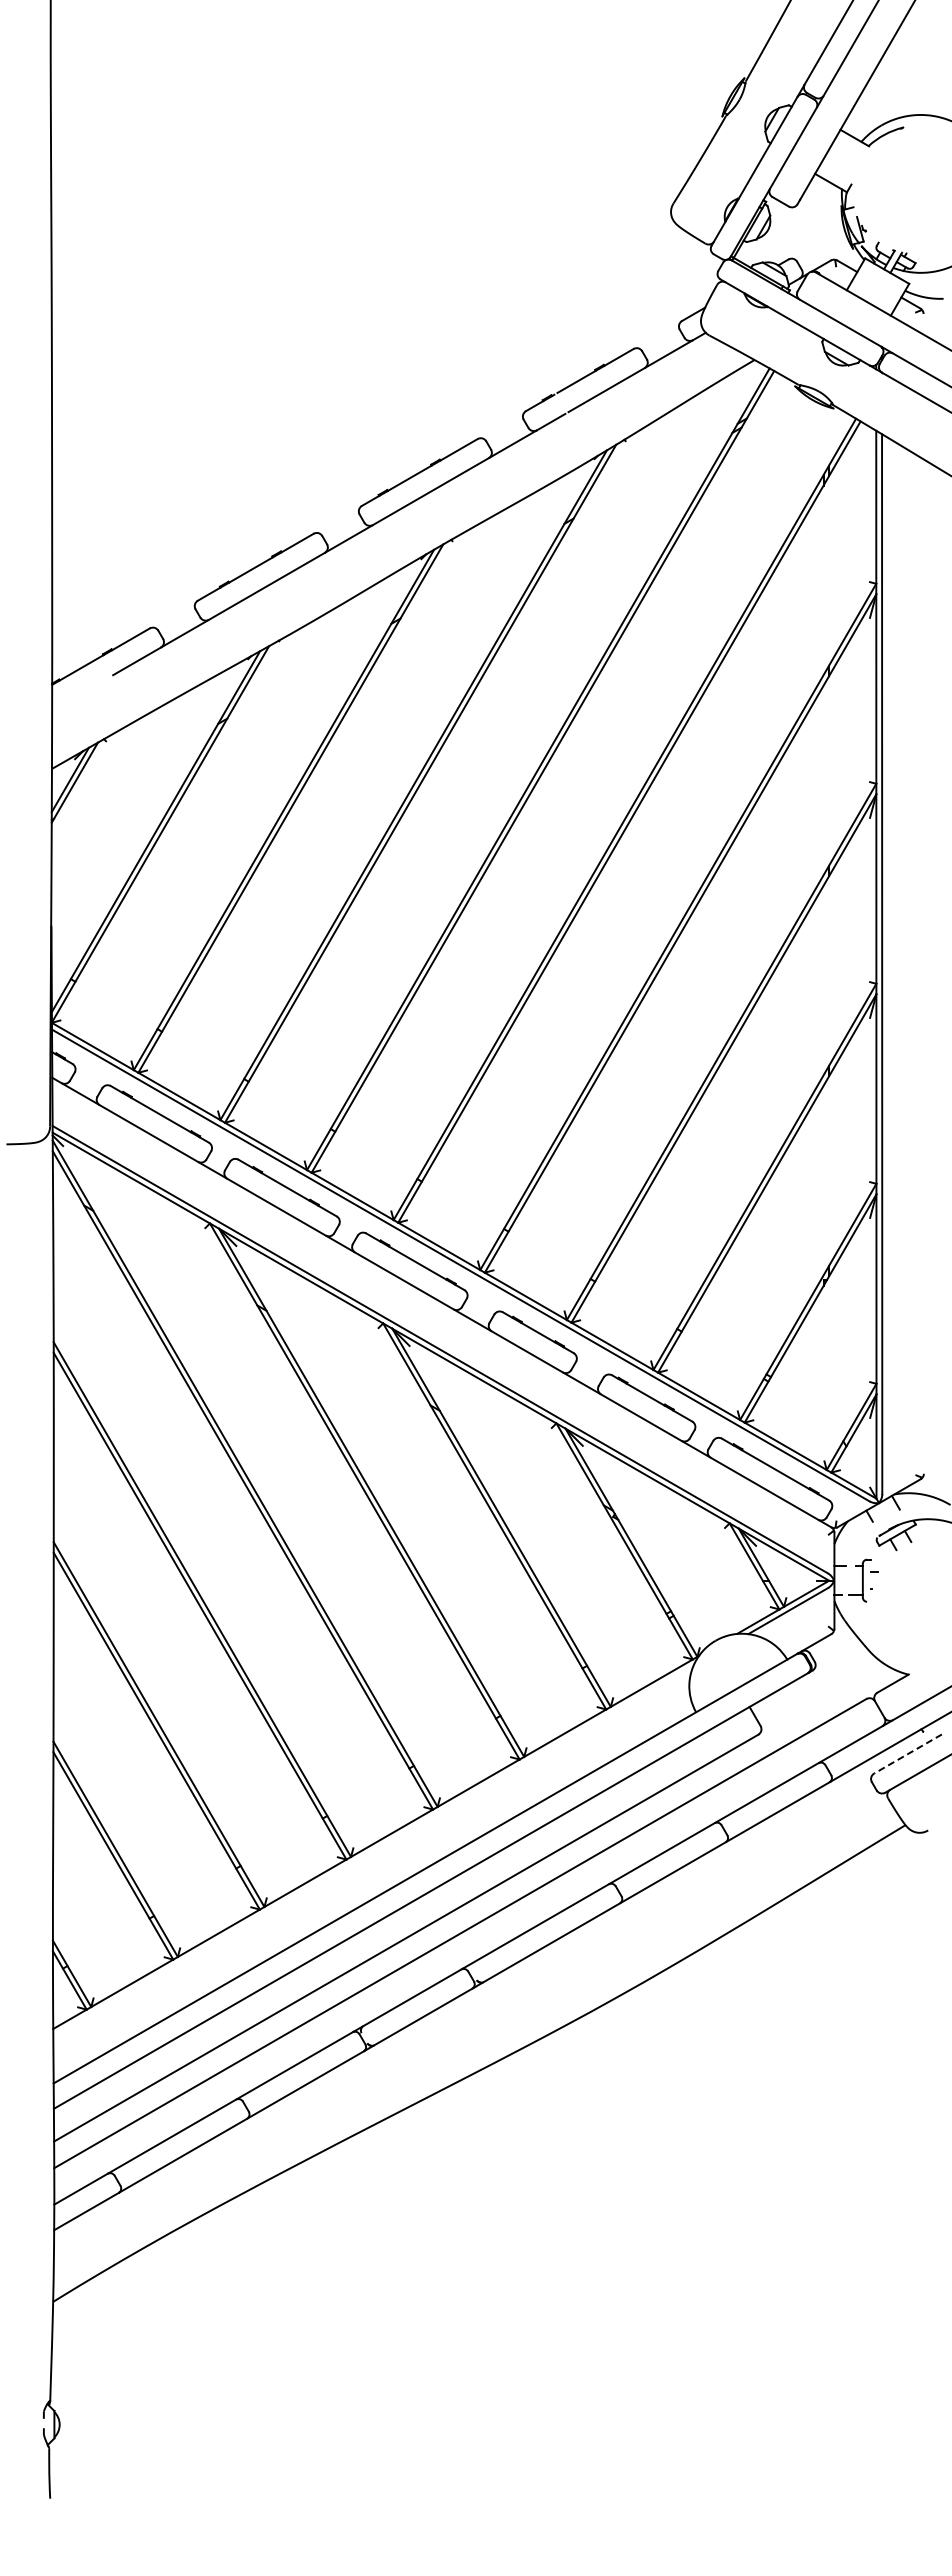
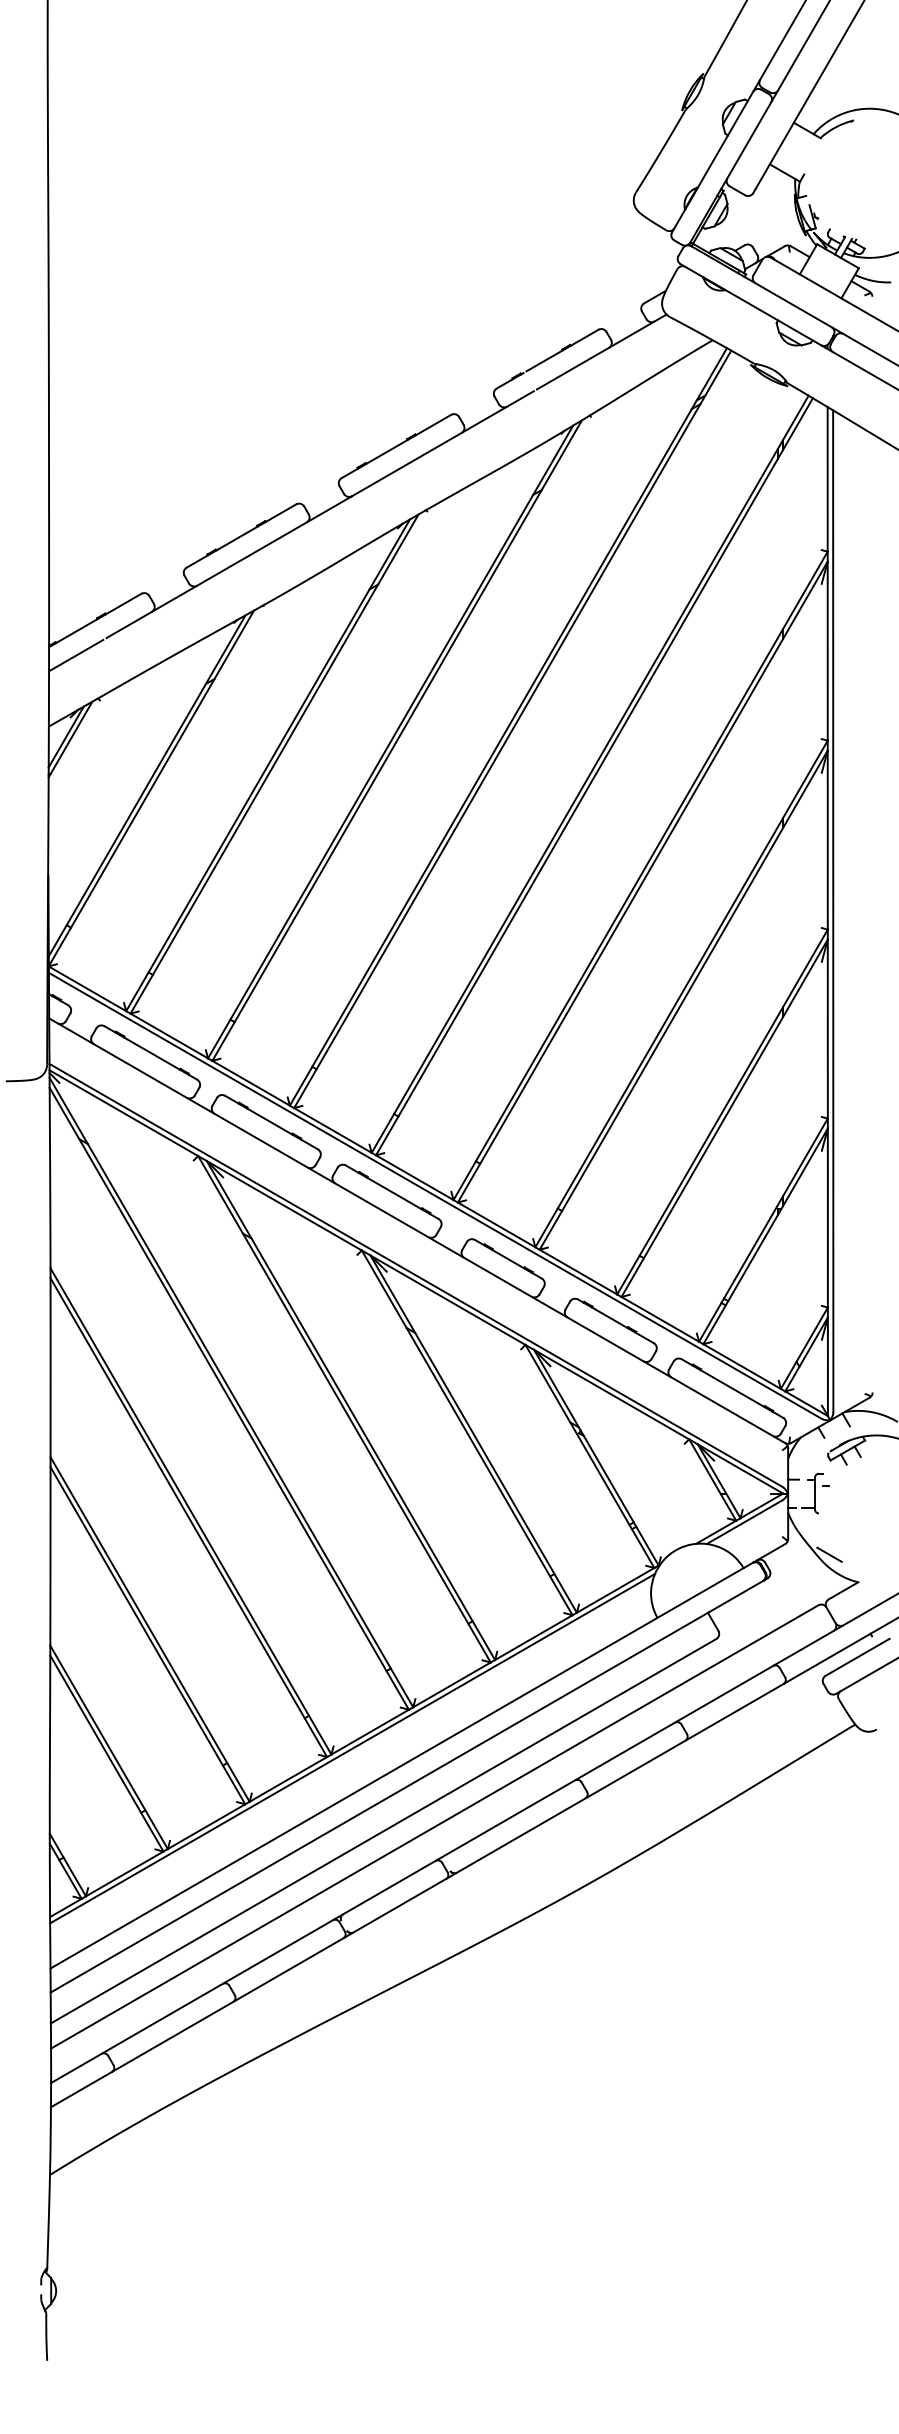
line: (80, 693) -> (75, 655), added
line: (878, 1645) -> (829, 1554), added
line: (907, 1754) -> (857, 1657), dashed -> solid
line: (373, 1850) -> (352, 1748), added

